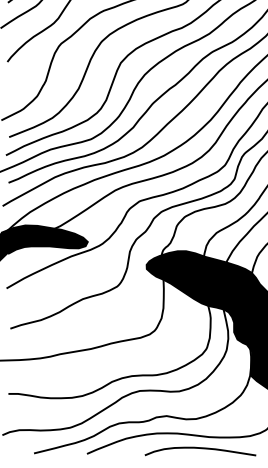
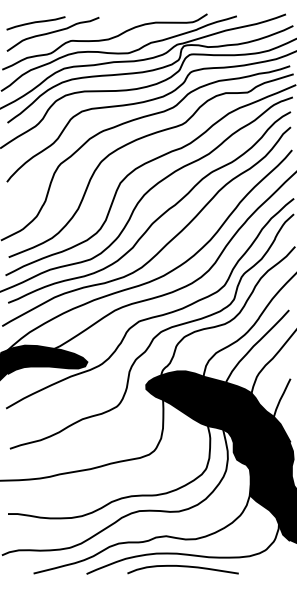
curve: (199, 449) -> (182, 567), moved

